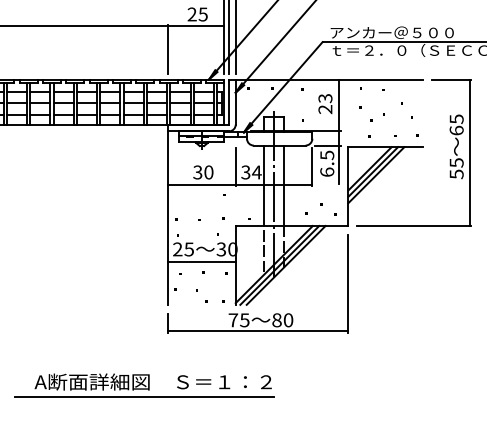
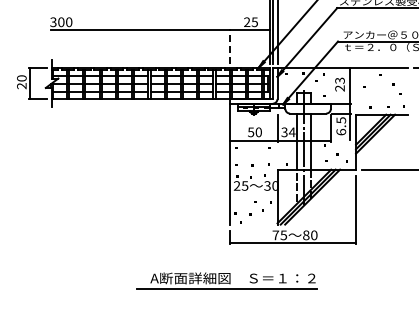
line: (168, 49) -> (230, 46), solid -> dashed
text: (198, 171) -> (251, 131), 30 -> 50
line: (201, 261) -> (253, 194), removed
part: (143, 385) -> (226, 280), moved

